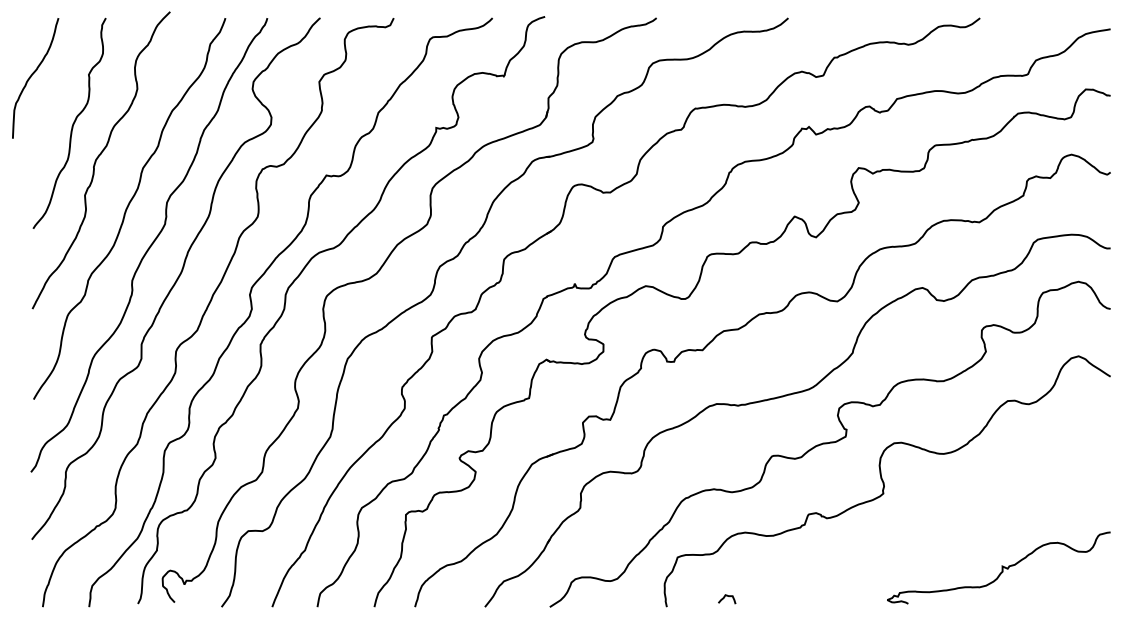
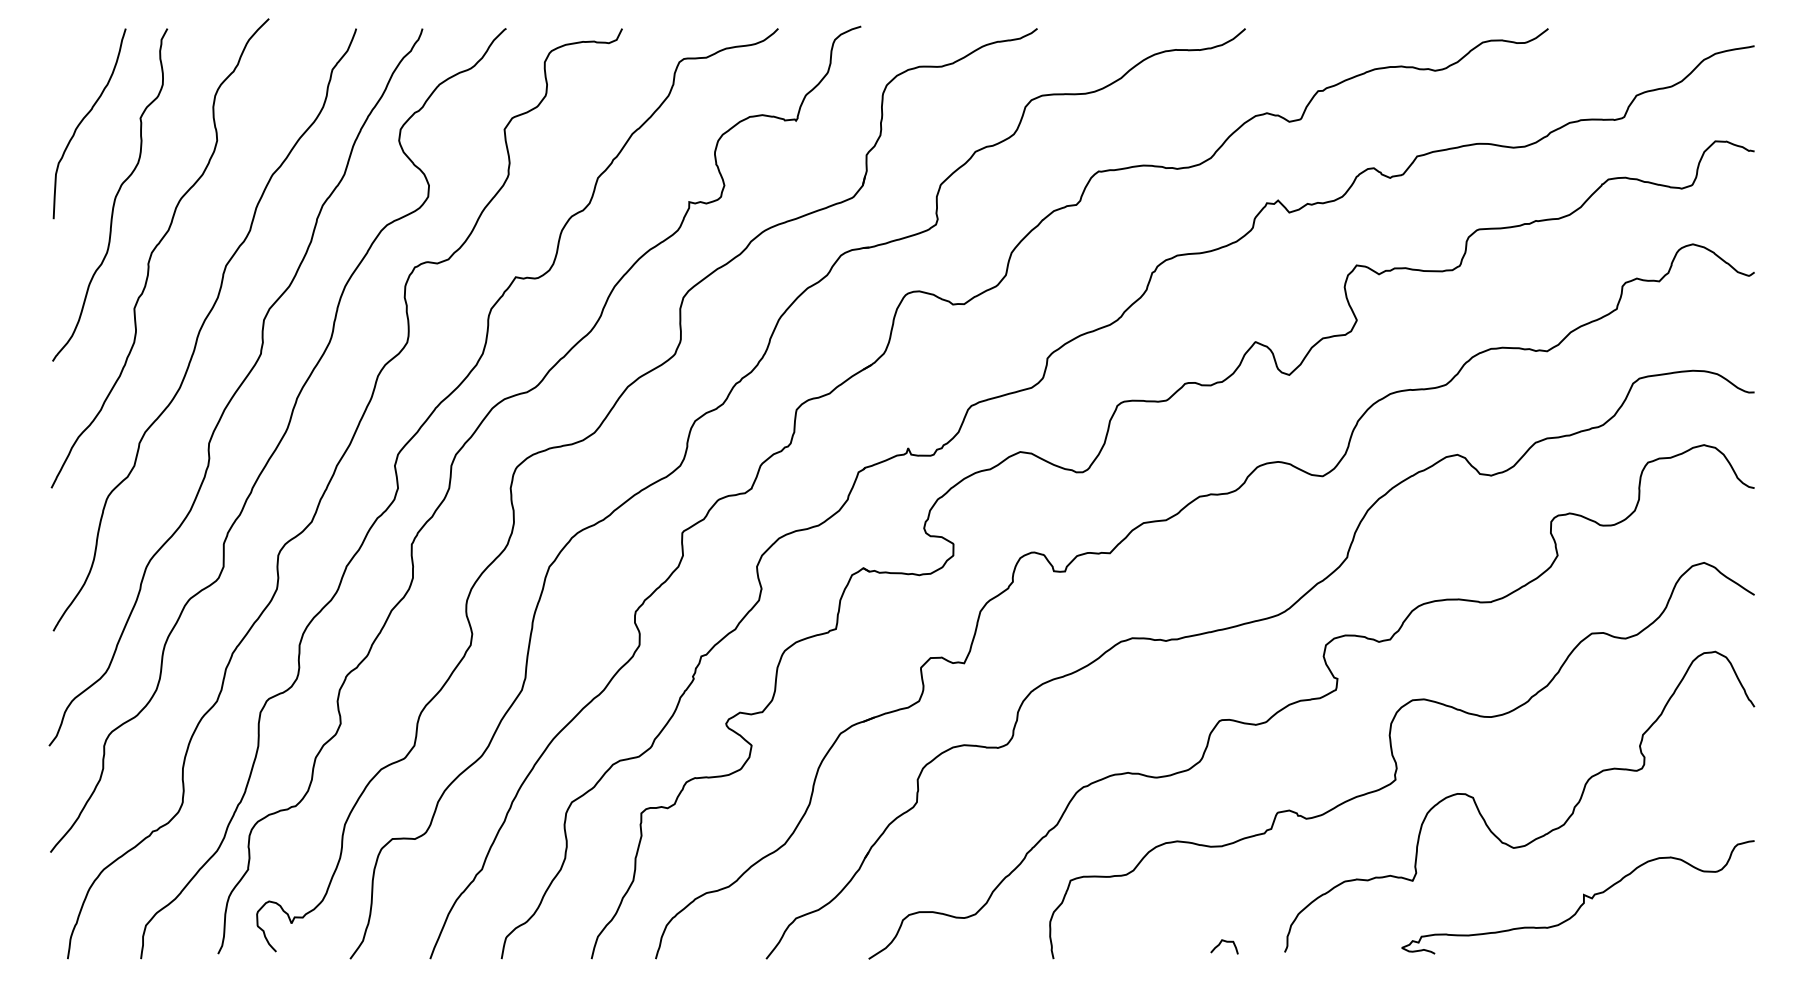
curve: (31, 77) -> (83, 122), moved
curve: (940, 518) -> (1485, 819), added
curve: (725, 597) -> (1222, 943), moved

